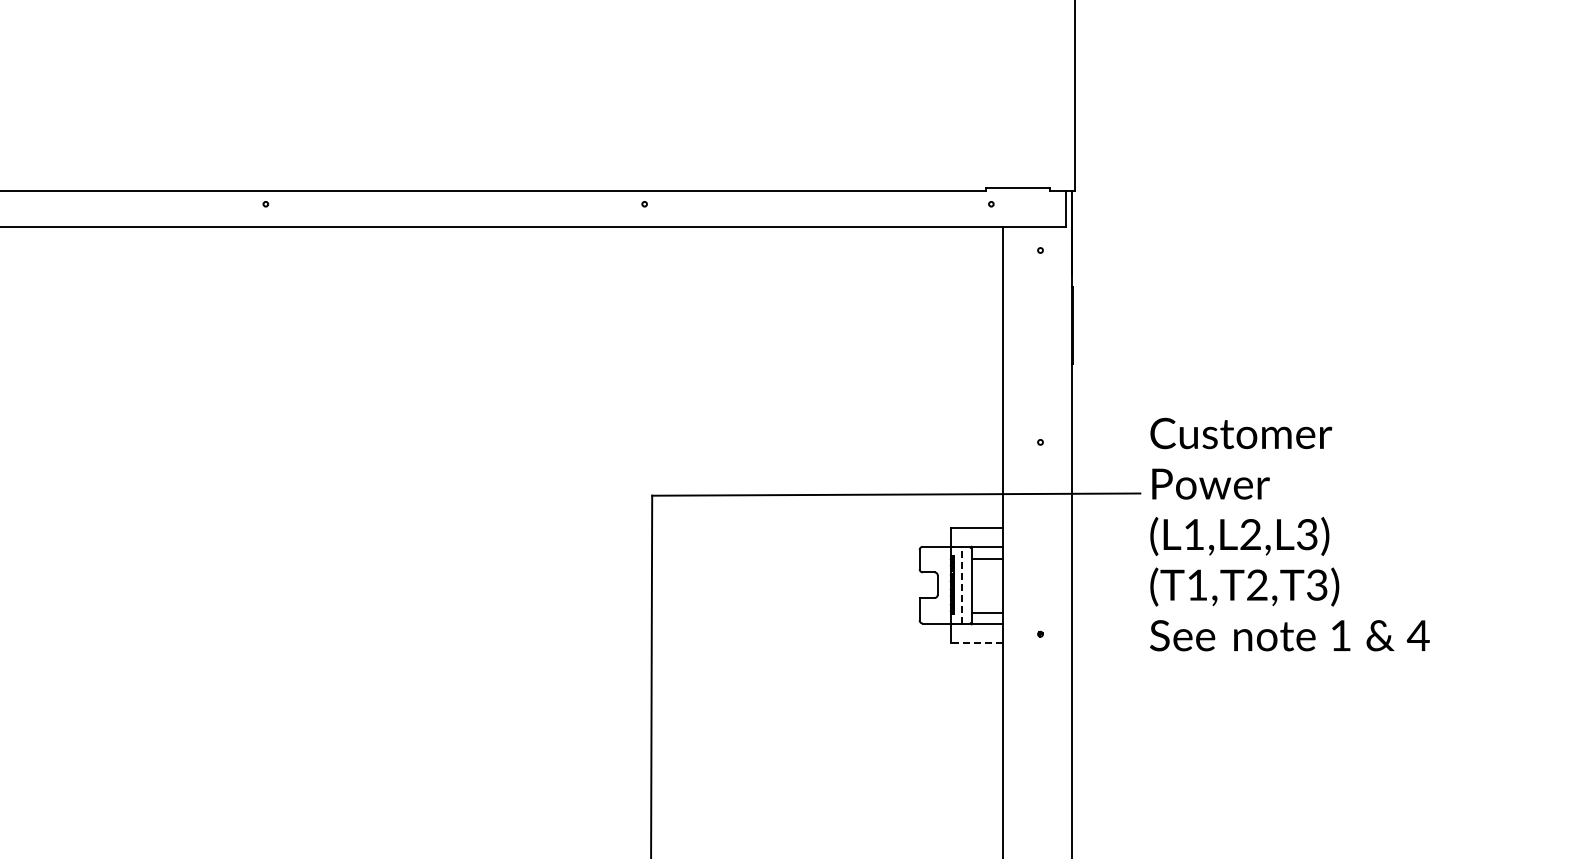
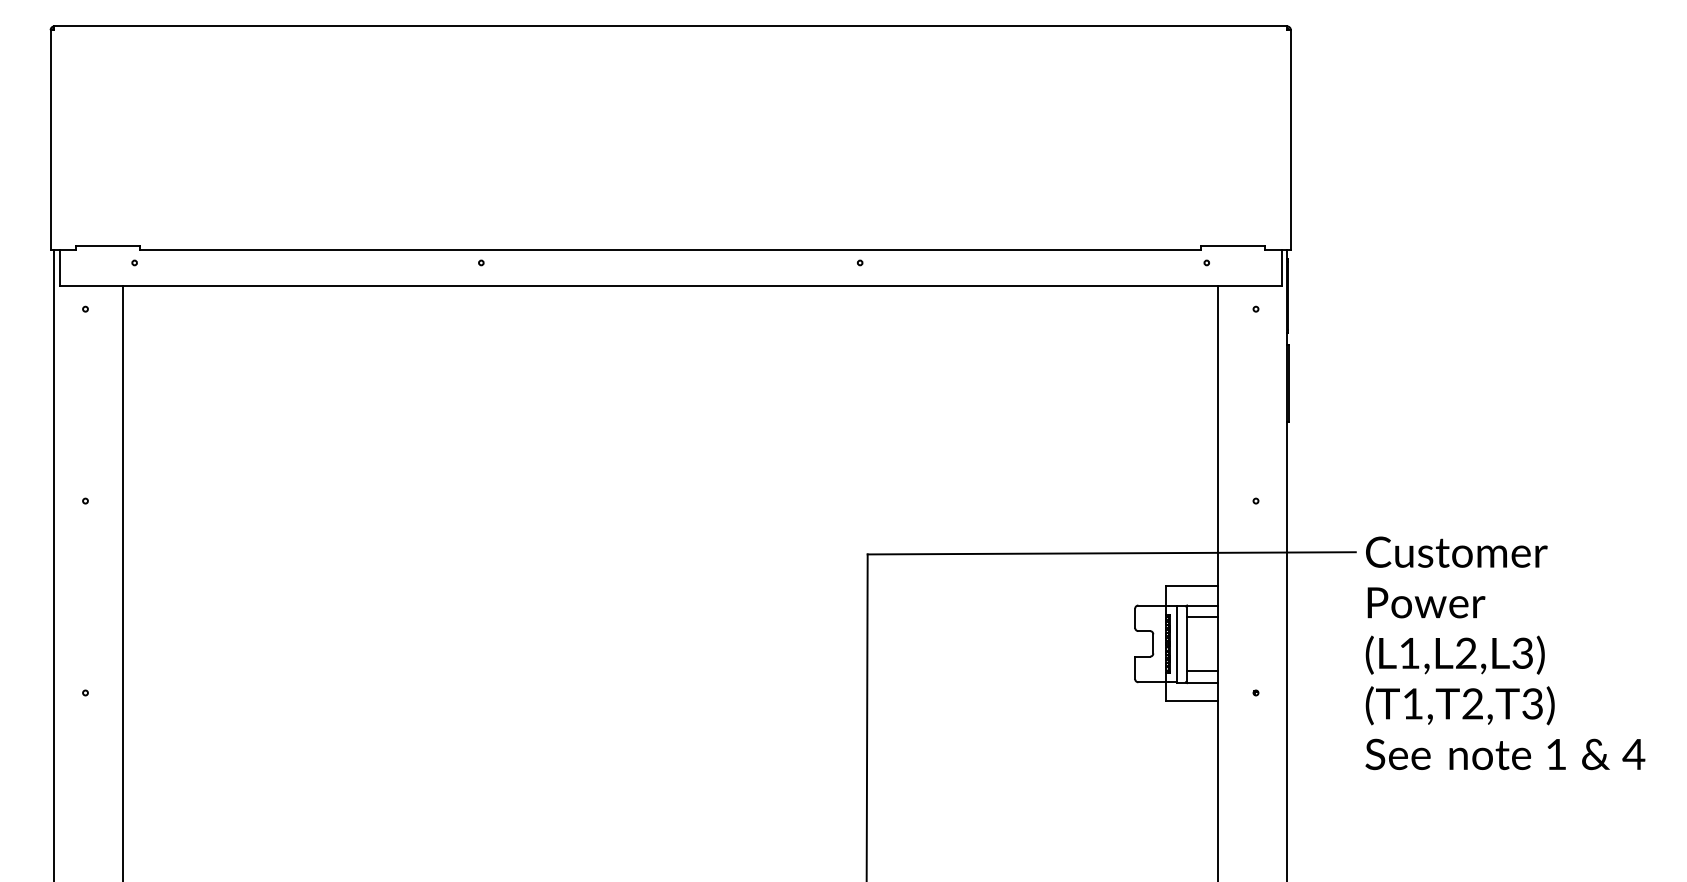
text: (1290, 534) -> (1505, 653), moved
line: (962, 584) -> (1177, 643), dashed -> solid
line: (976, 642) -> (1191, 701), dashed -> solid

